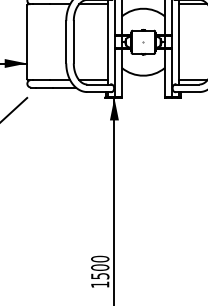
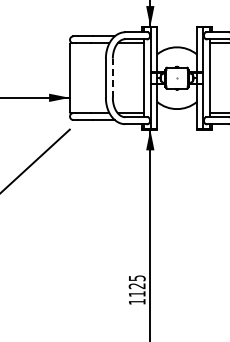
line: (73, 42) -> (112, 78), solid -> dashed
text: (99, 266) -> (136, 285), 1500 -> 1125

